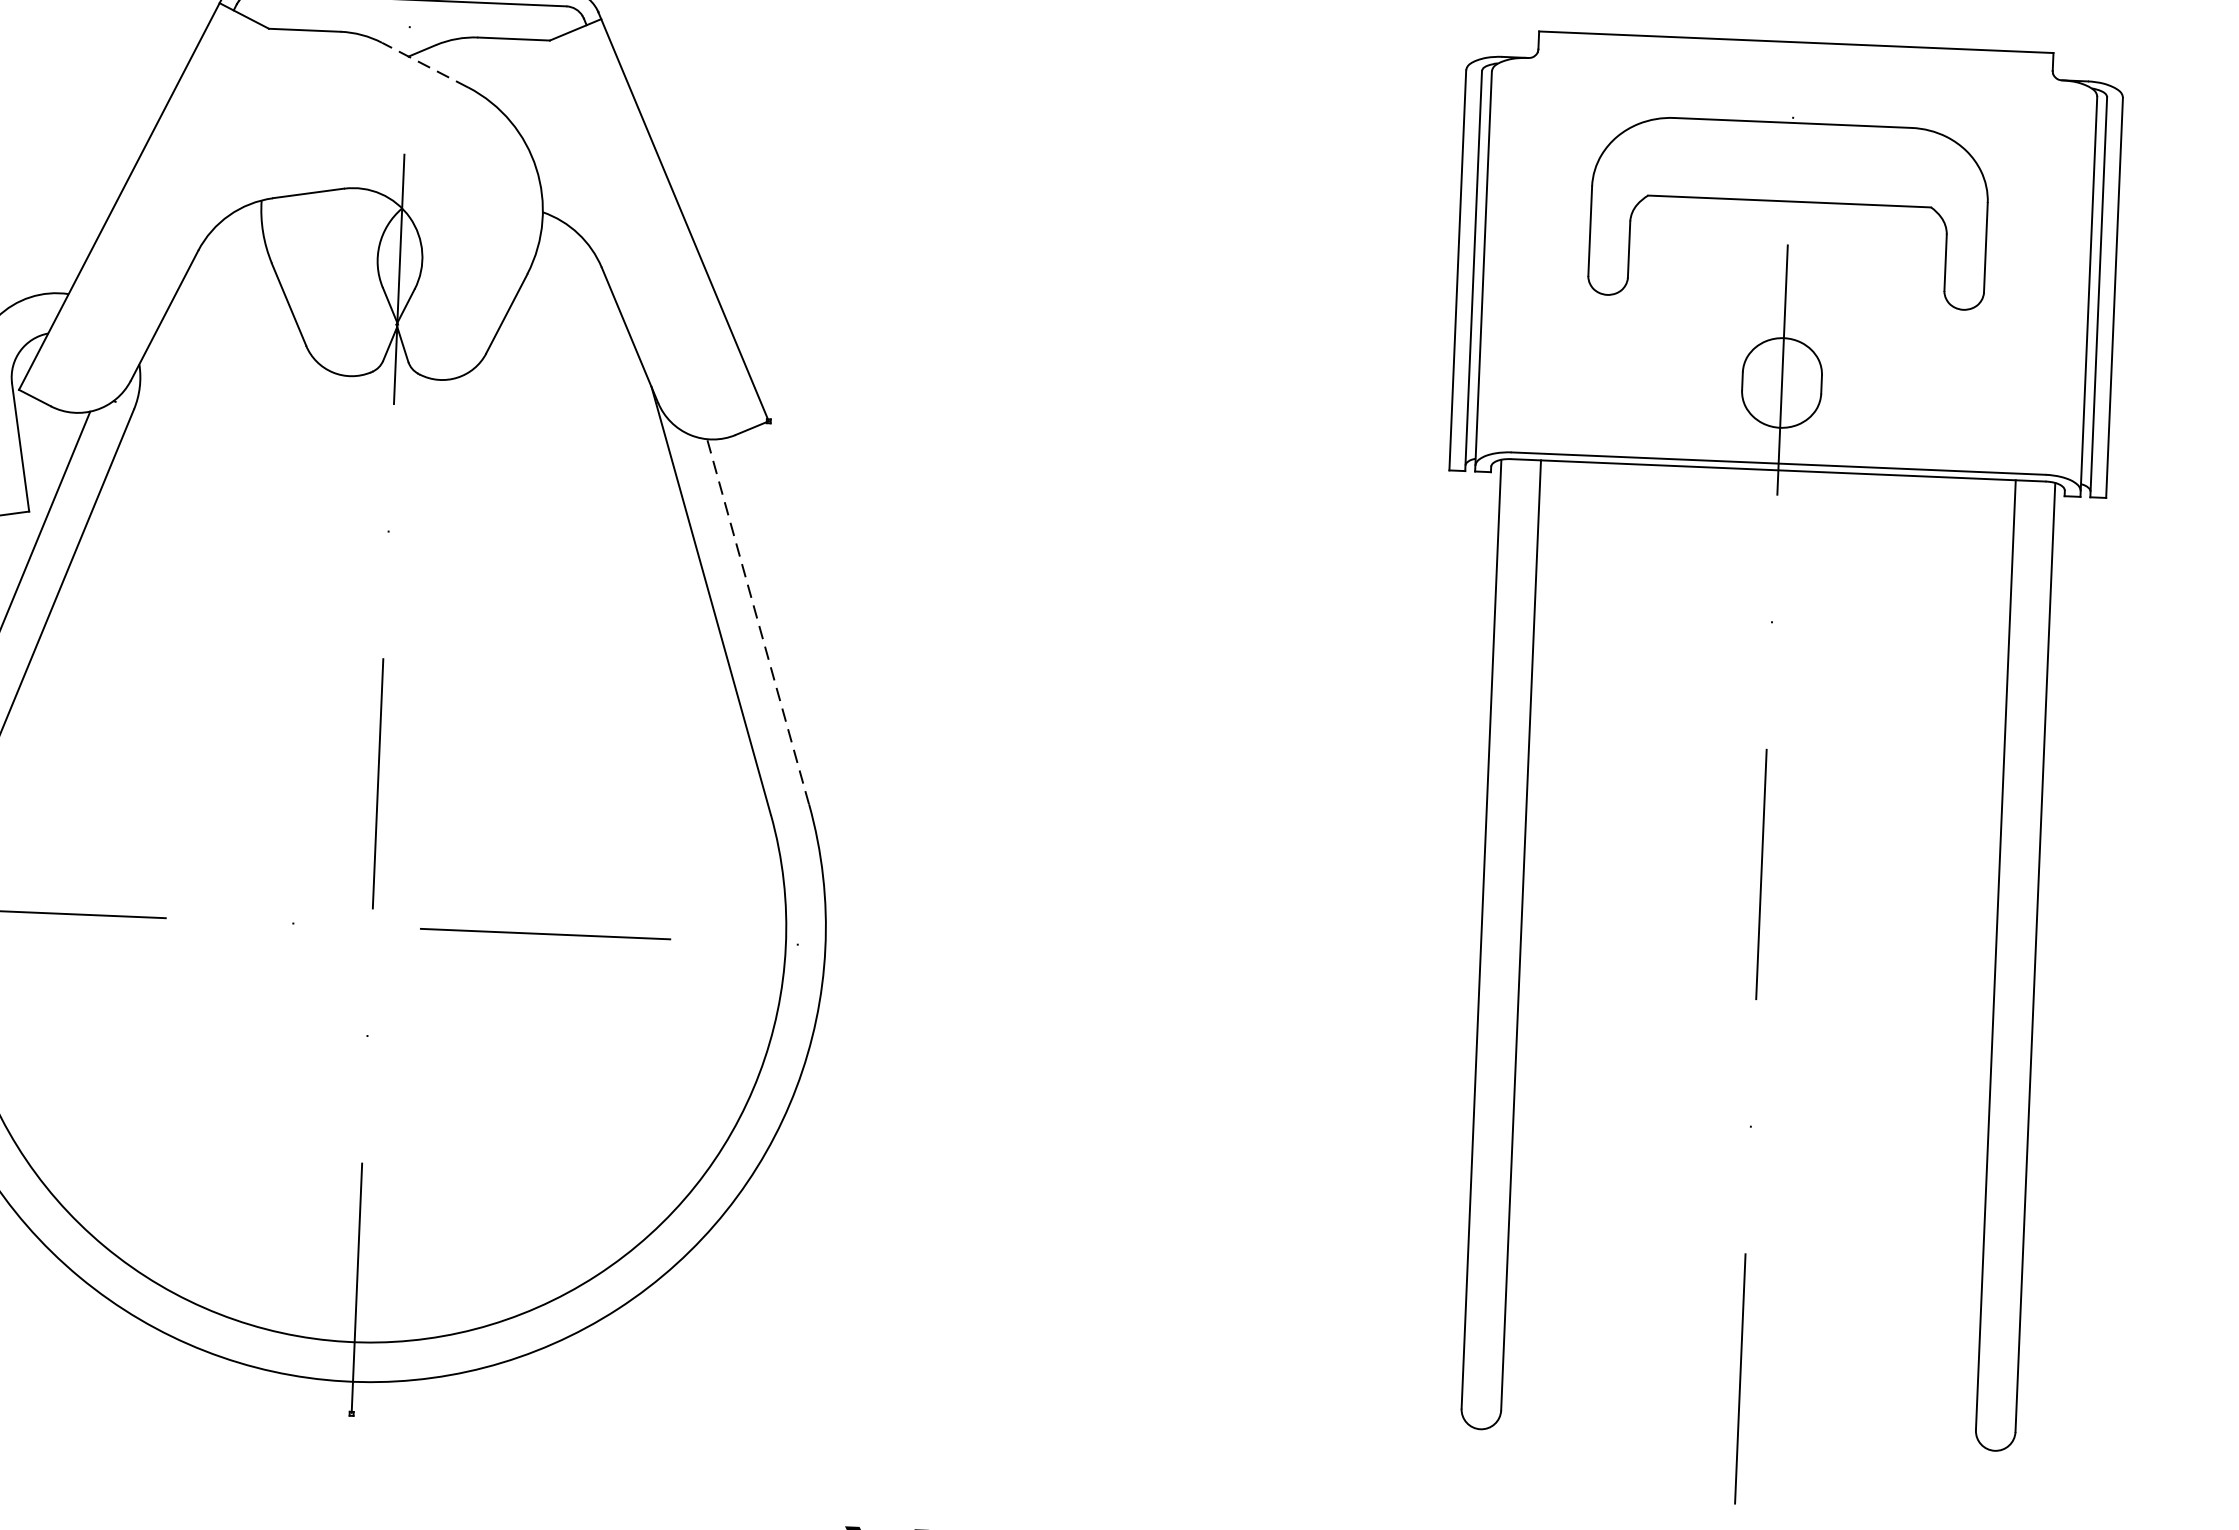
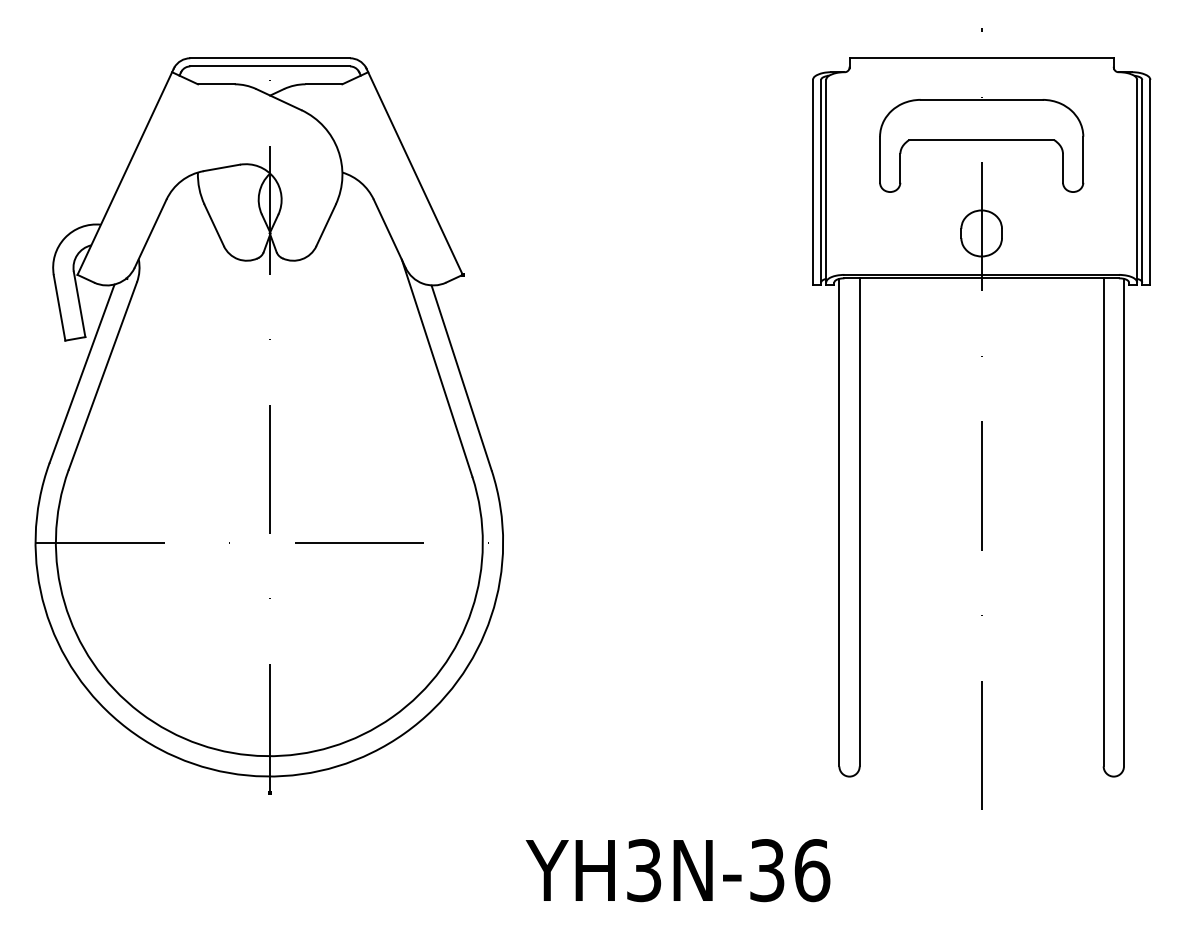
line: (424, 64) -> (278, 99), dashed -> solid
line: (757, 620) -> (461, 377), dashed -> solid

